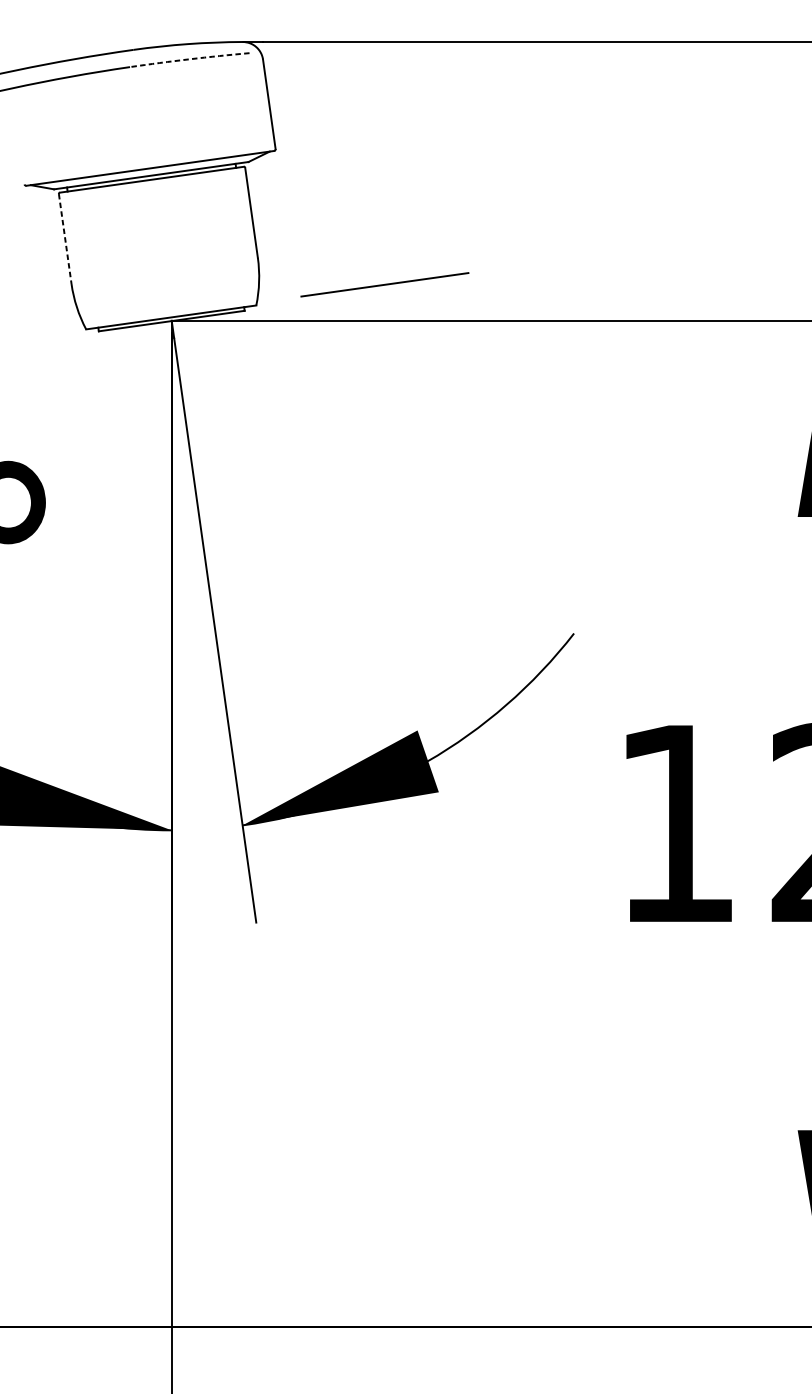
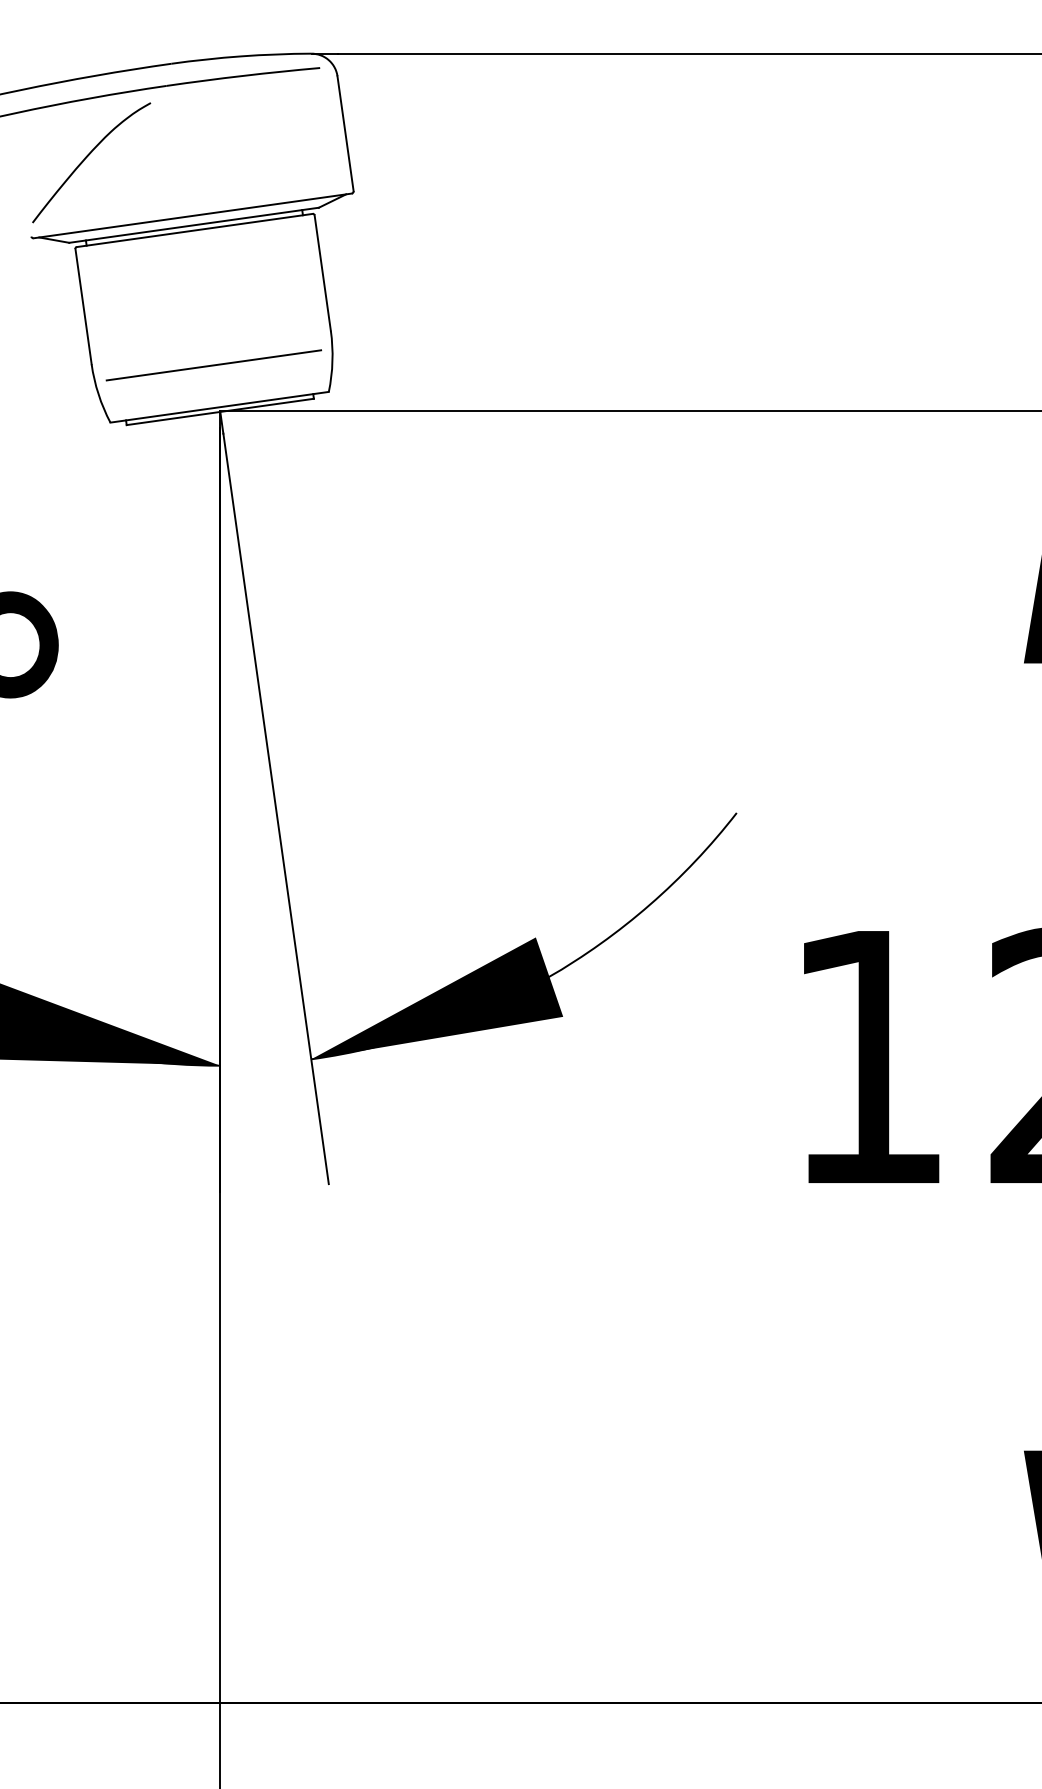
arc: (189, 58) -> (243, 75), dashed -> solid
curve: (68, 122) -> (87, 157), added
line: (65, 239) -> (83, 307), dashed -> solid
line: (384, 284) -> (213, 365), moved

